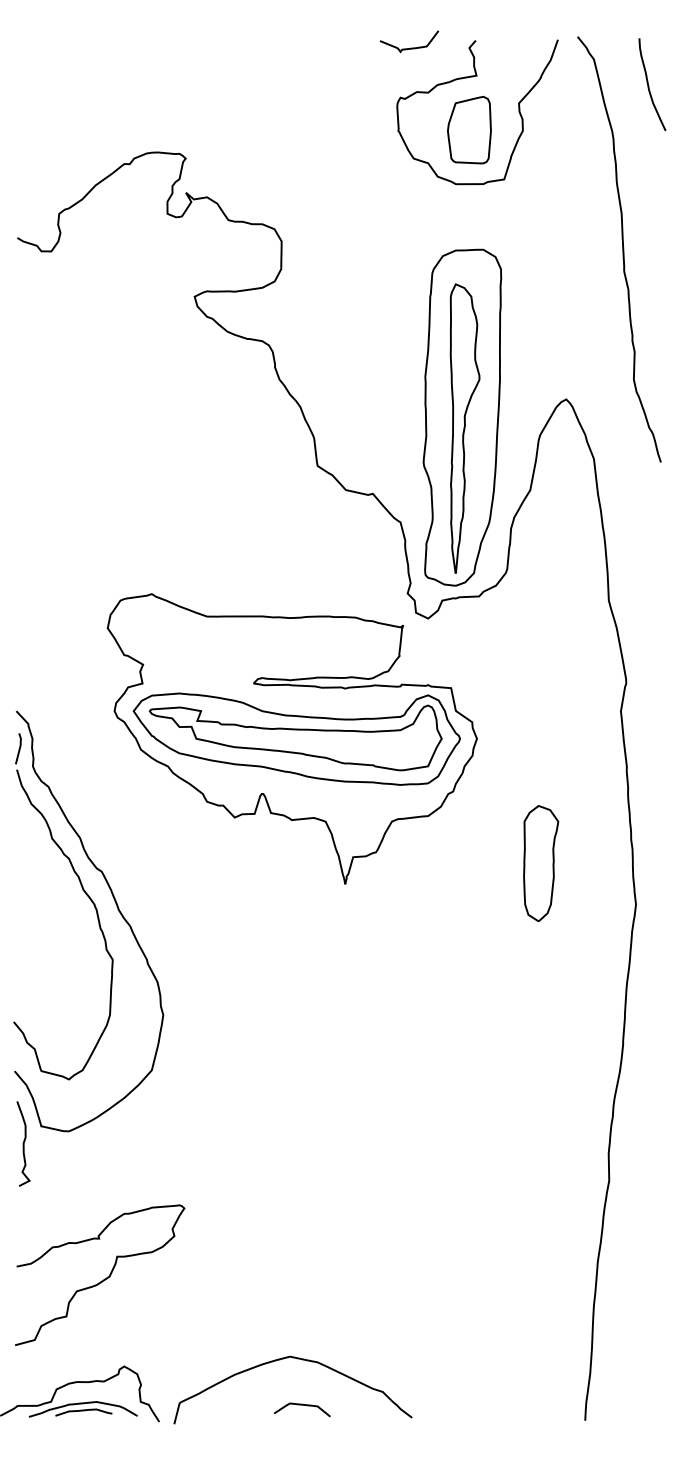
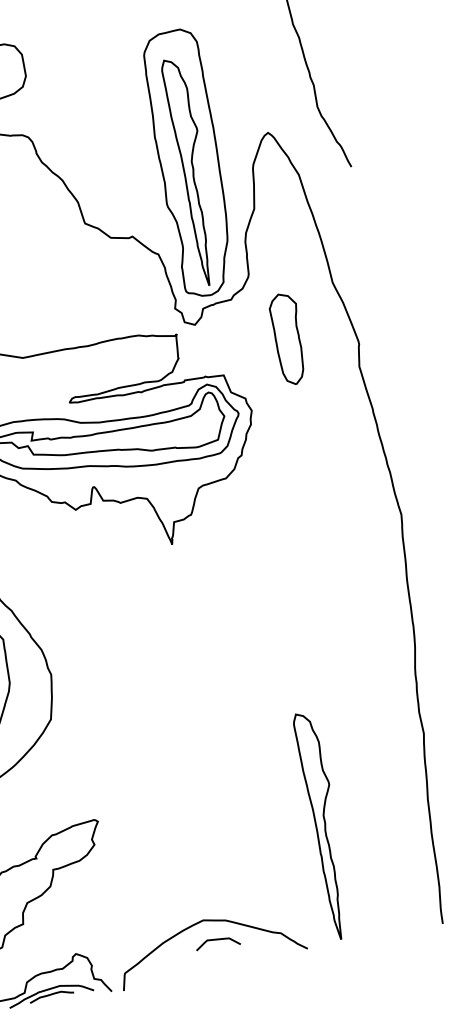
part: (541, 863) -> (289, 338), moved
part: (464, 1269) -> (325, 825), added
curve: (302, 1405) -> (217, 940), moved

